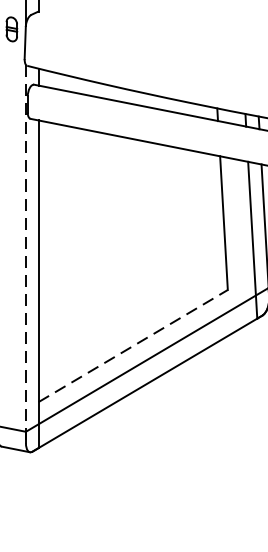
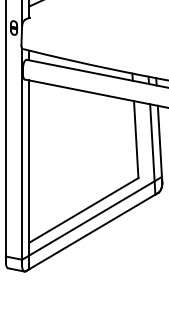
line: (26, 254) -> (22, 157), dashed -> solid
line: (134, 346) -> (84, 210), dashed -> solid

